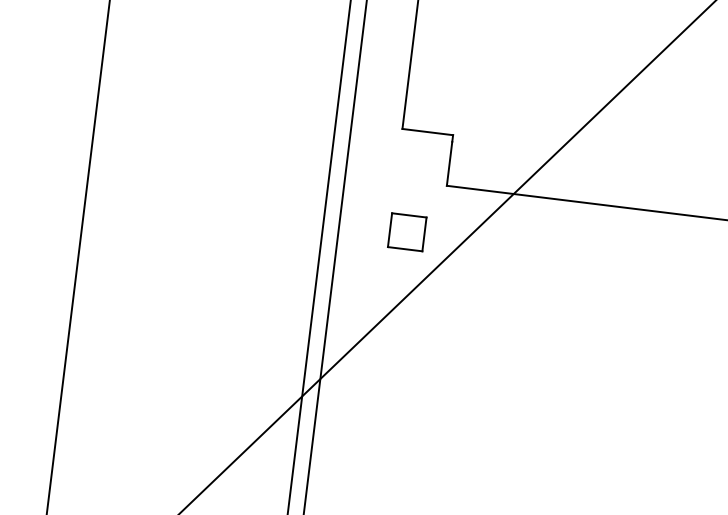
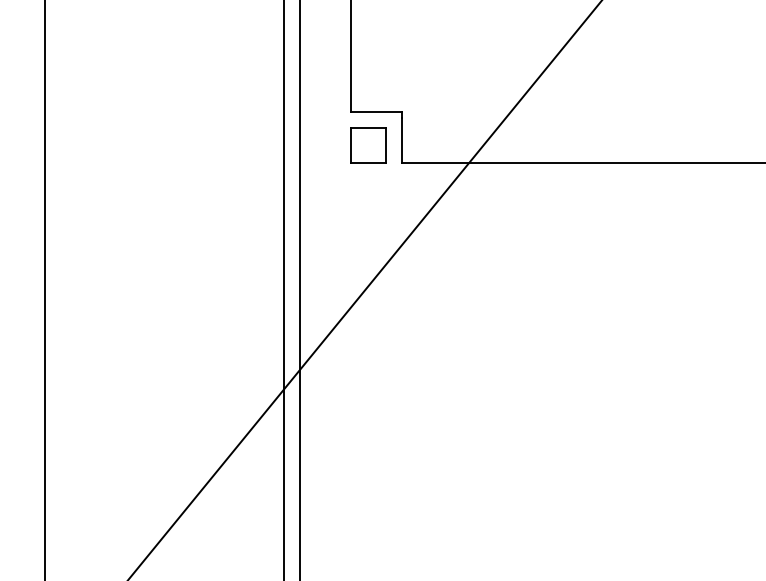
part: (407, 232) -> (368, 145), moved

